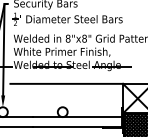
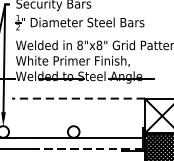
line: (66, 83) -> (78, 98), solid -> dashed
line: (77, 126) -> (91, 148), solid -> dashed

